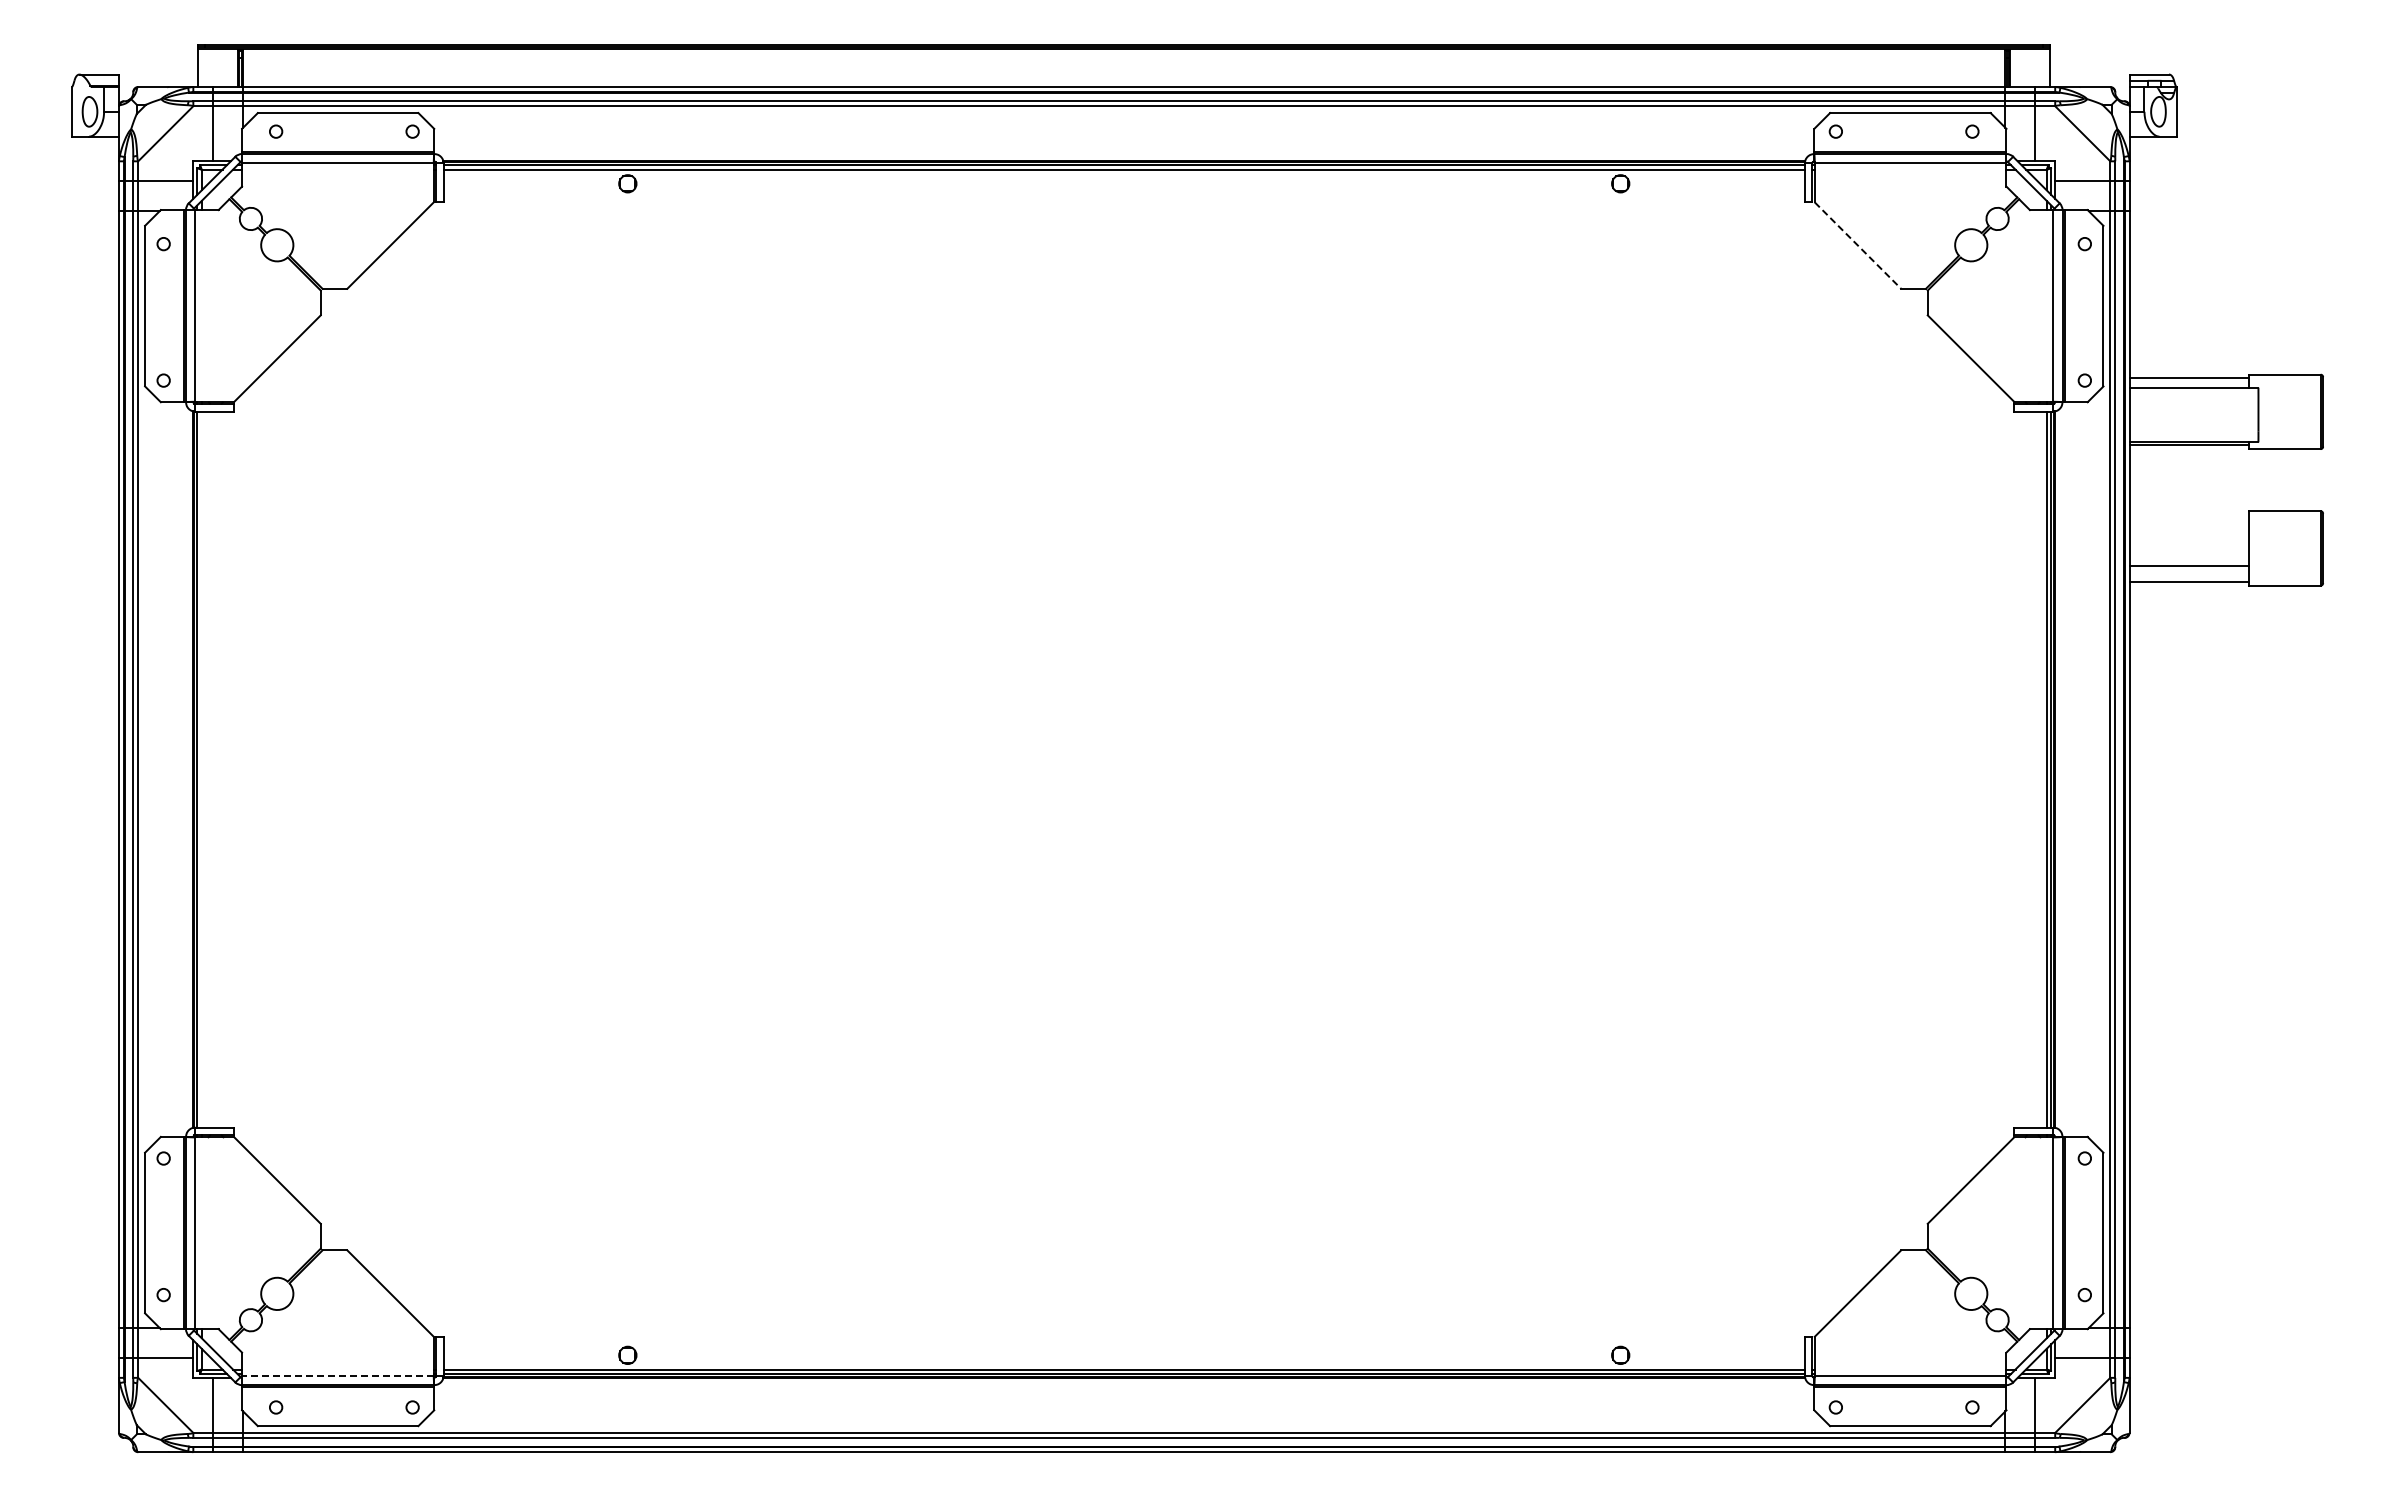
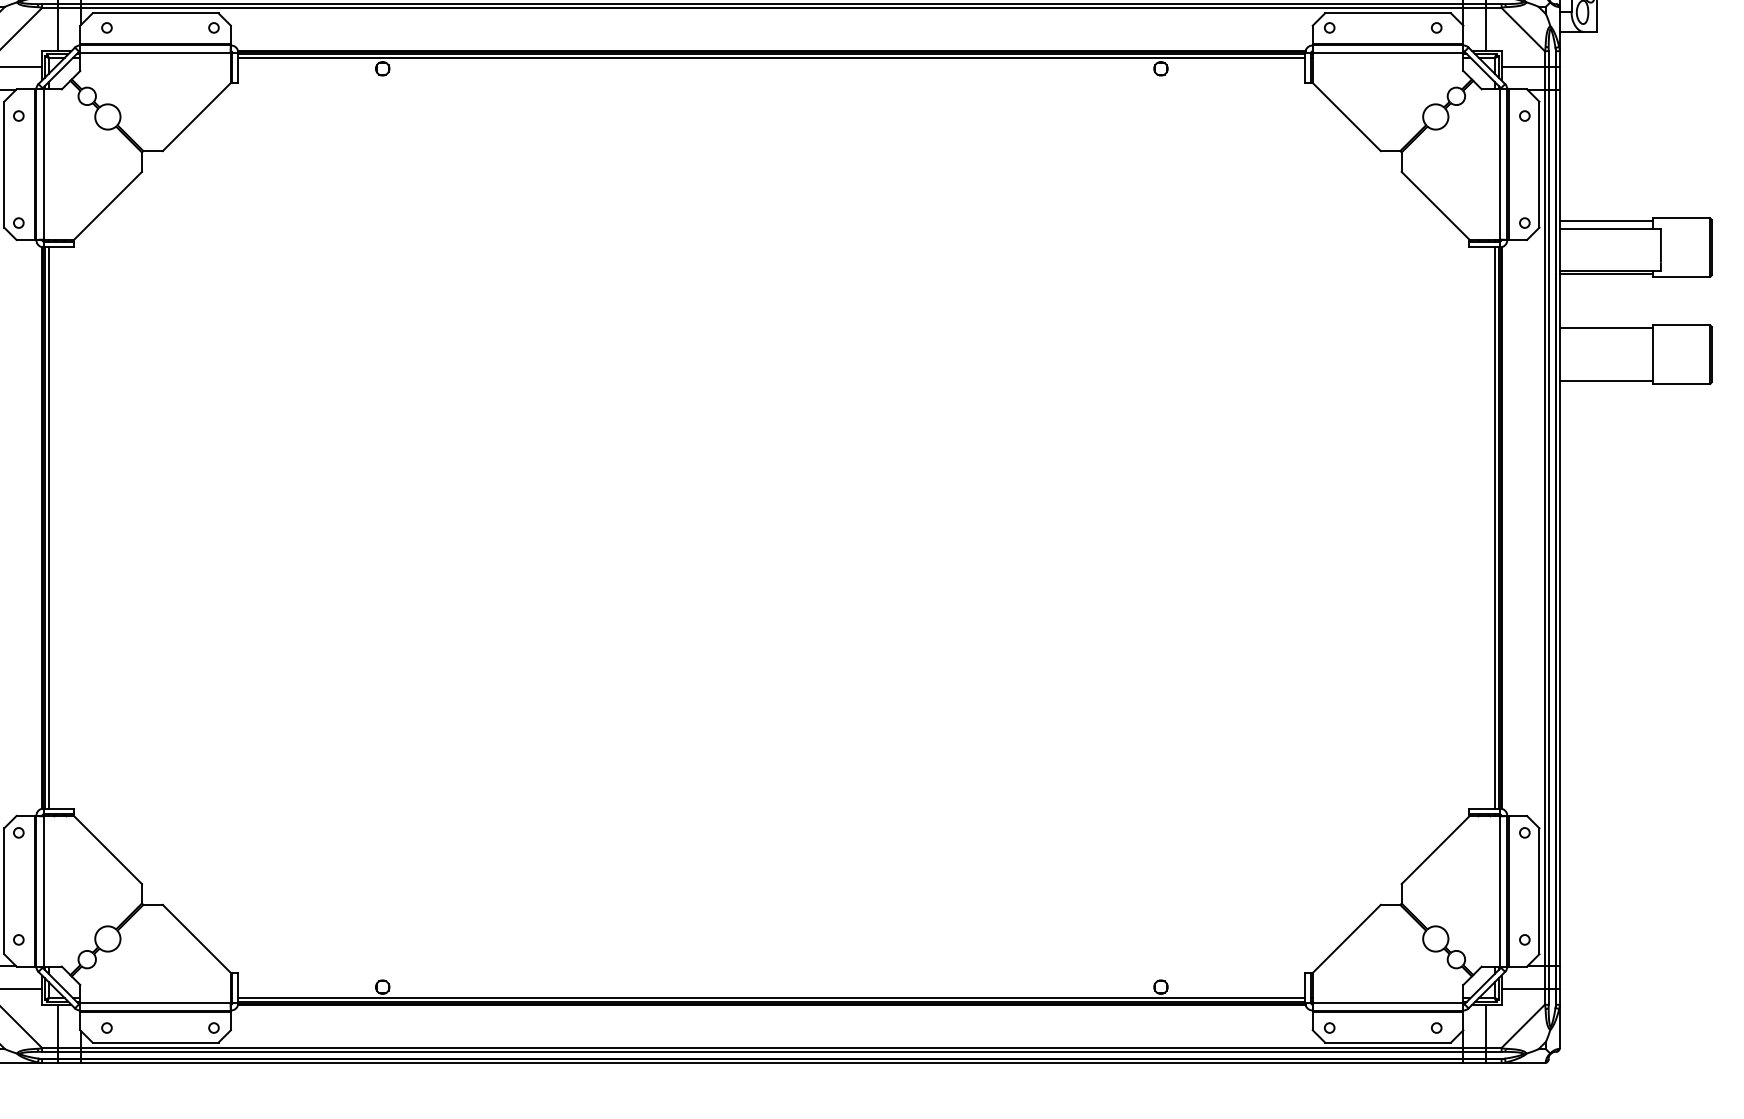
line: (1858, 245) -> (1347, 117), dashed -> solid
line: (2188, 565) -> (1606, 328), moved
line: (201, 769) -> (48, 527), added
line: (337, 1375) -> (155, 1002), dashed -> solid

